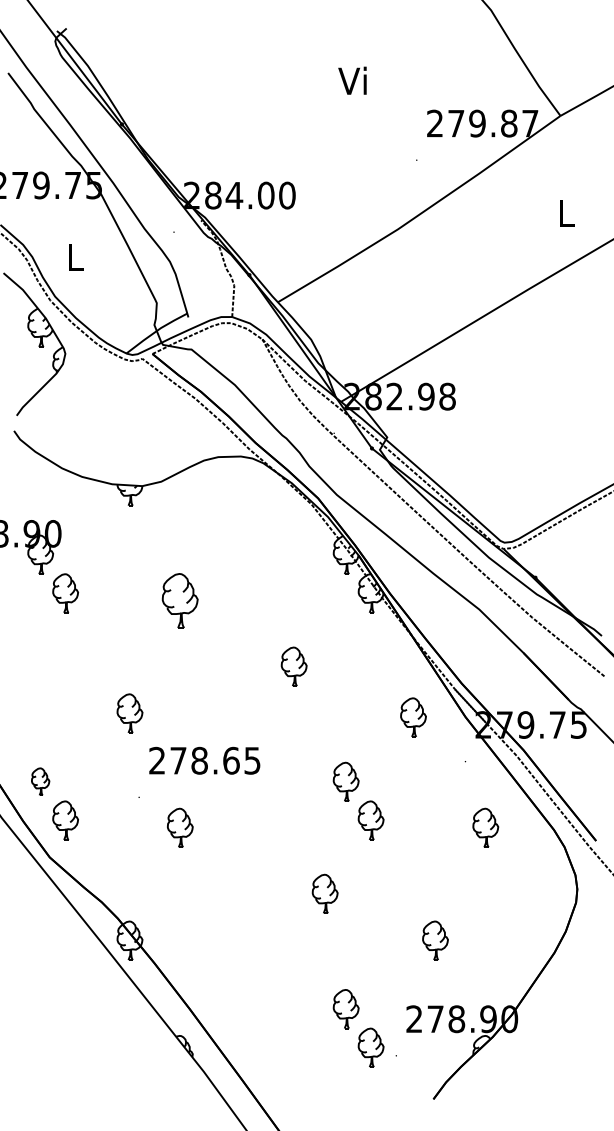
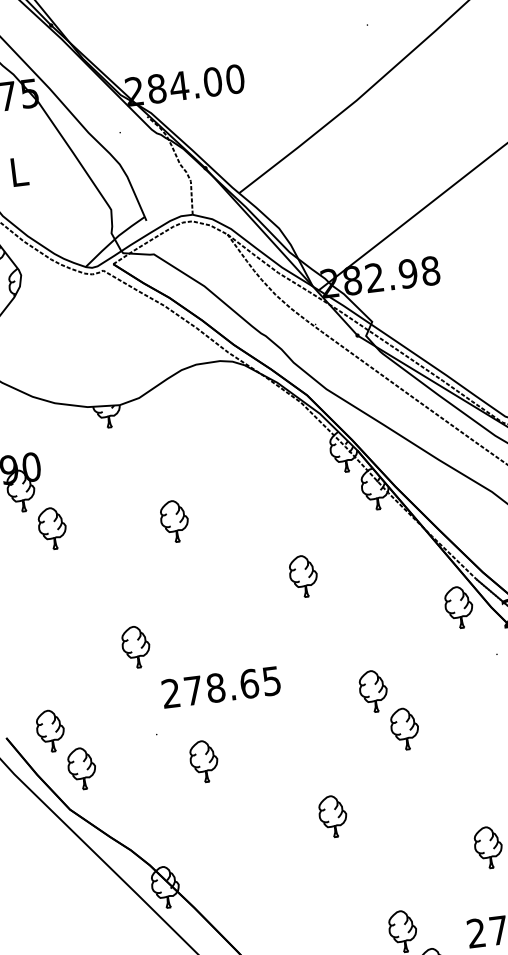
part: (180, 600) -> (174, 521), size x0.71
part: (413, 717) -> (459, 607), moved
part: (40, 781) -> (50, 730), size x1.43
part: (324, 893) -> (332, 816), moved

